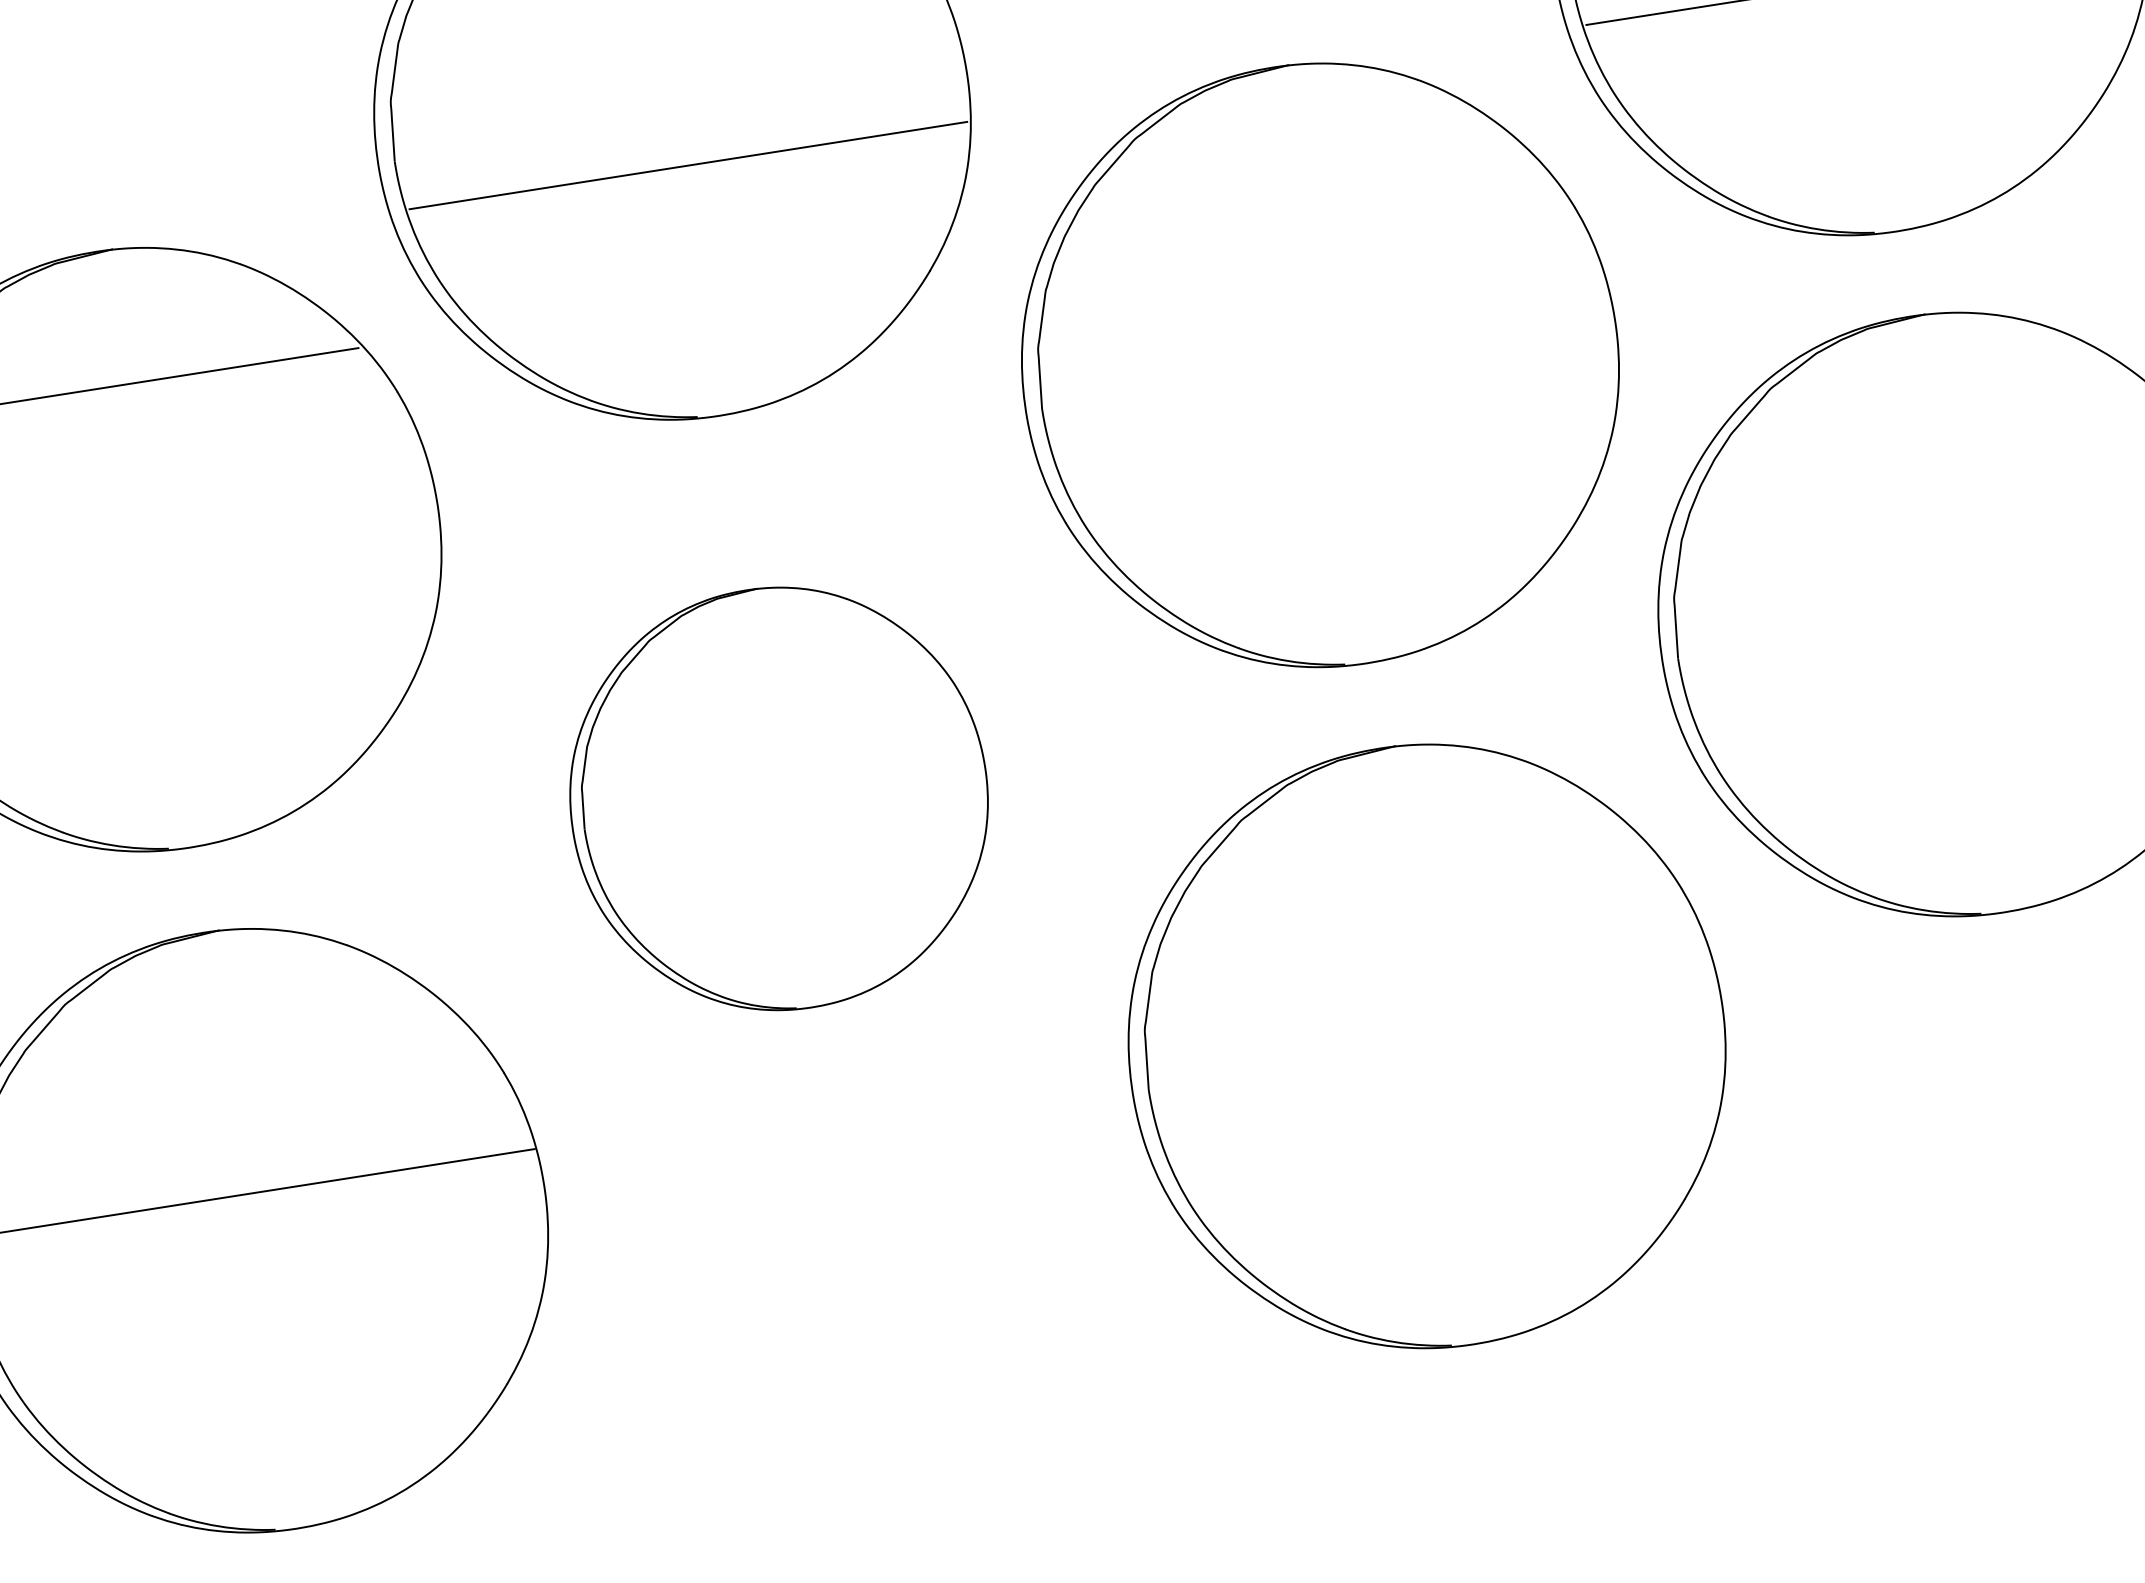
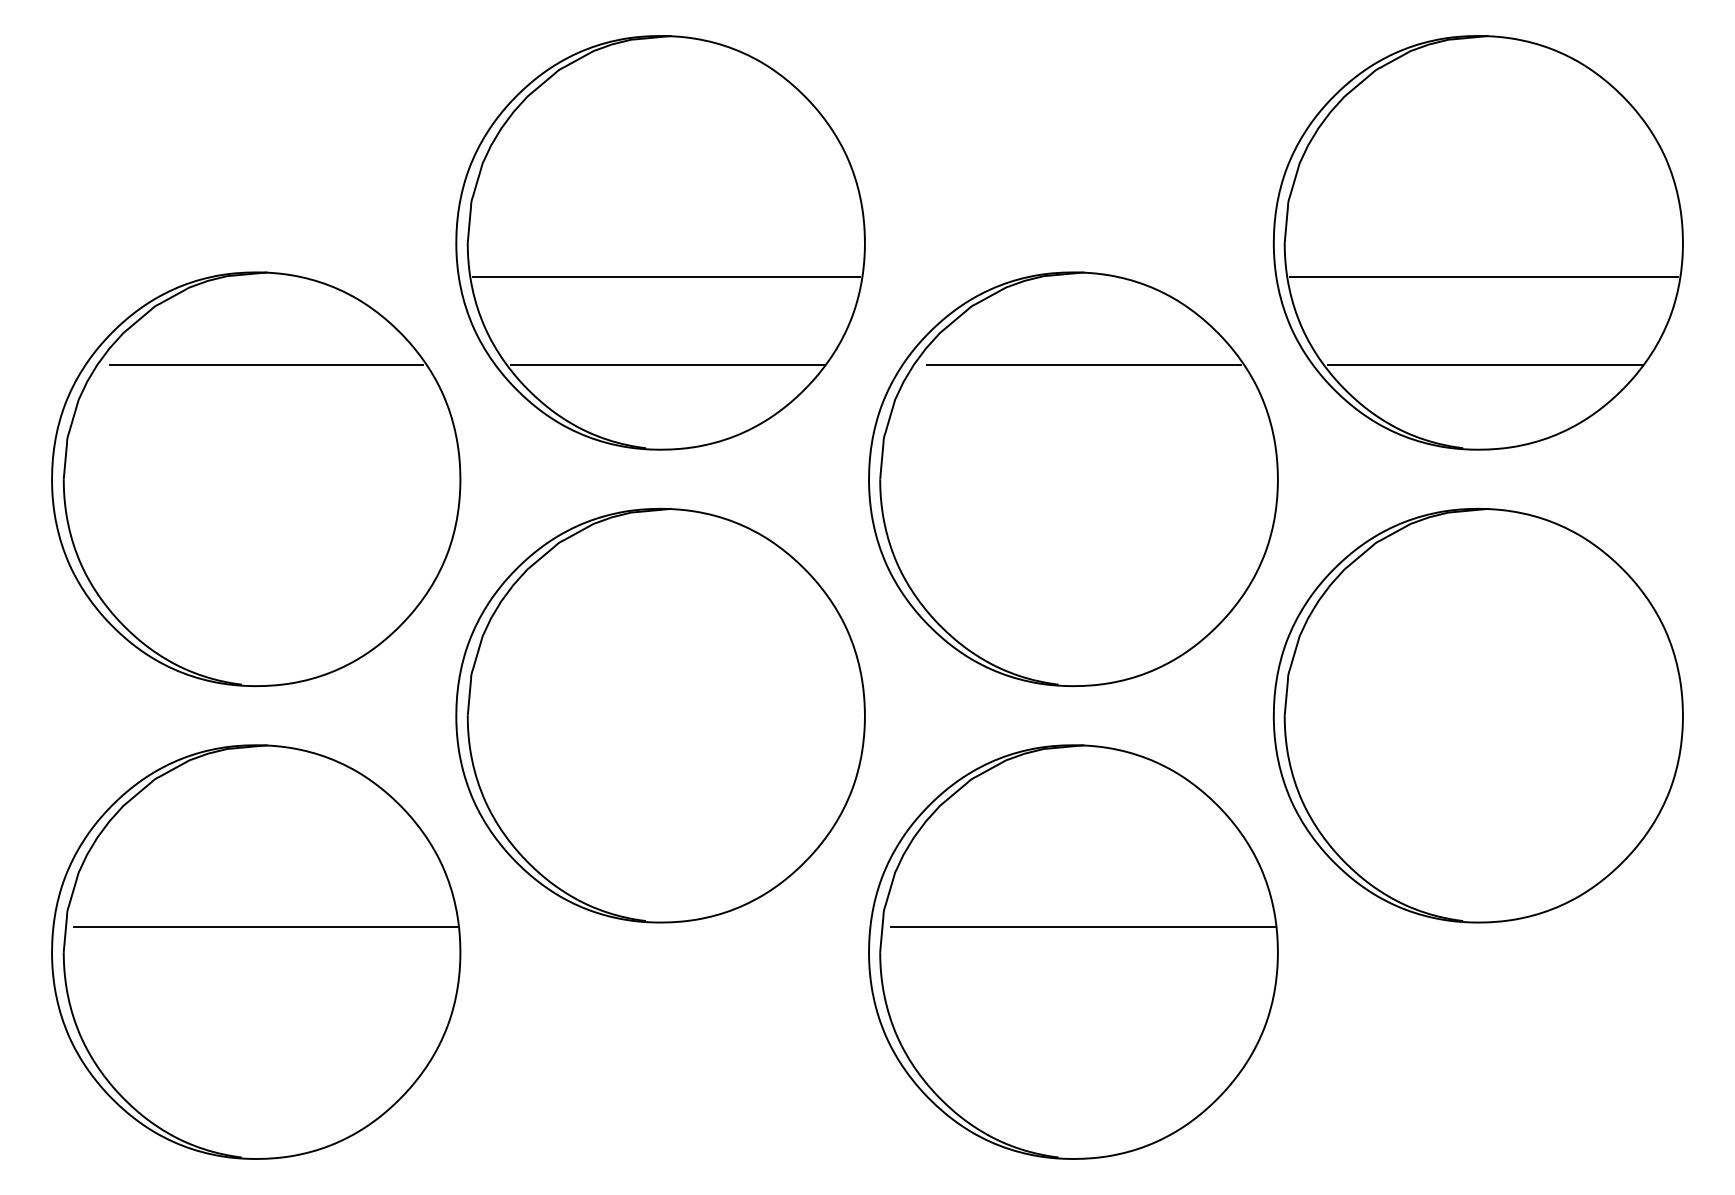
line: (1886, 108) -> (1484, 365), added
line: (1310, 198) -> (1084, 365), added
line: (708, 293) -> (666, 365), added
part: (778, 798) -> (660, 715), size x1.43
line: (1435, 1008) -> (1083, 927), added

